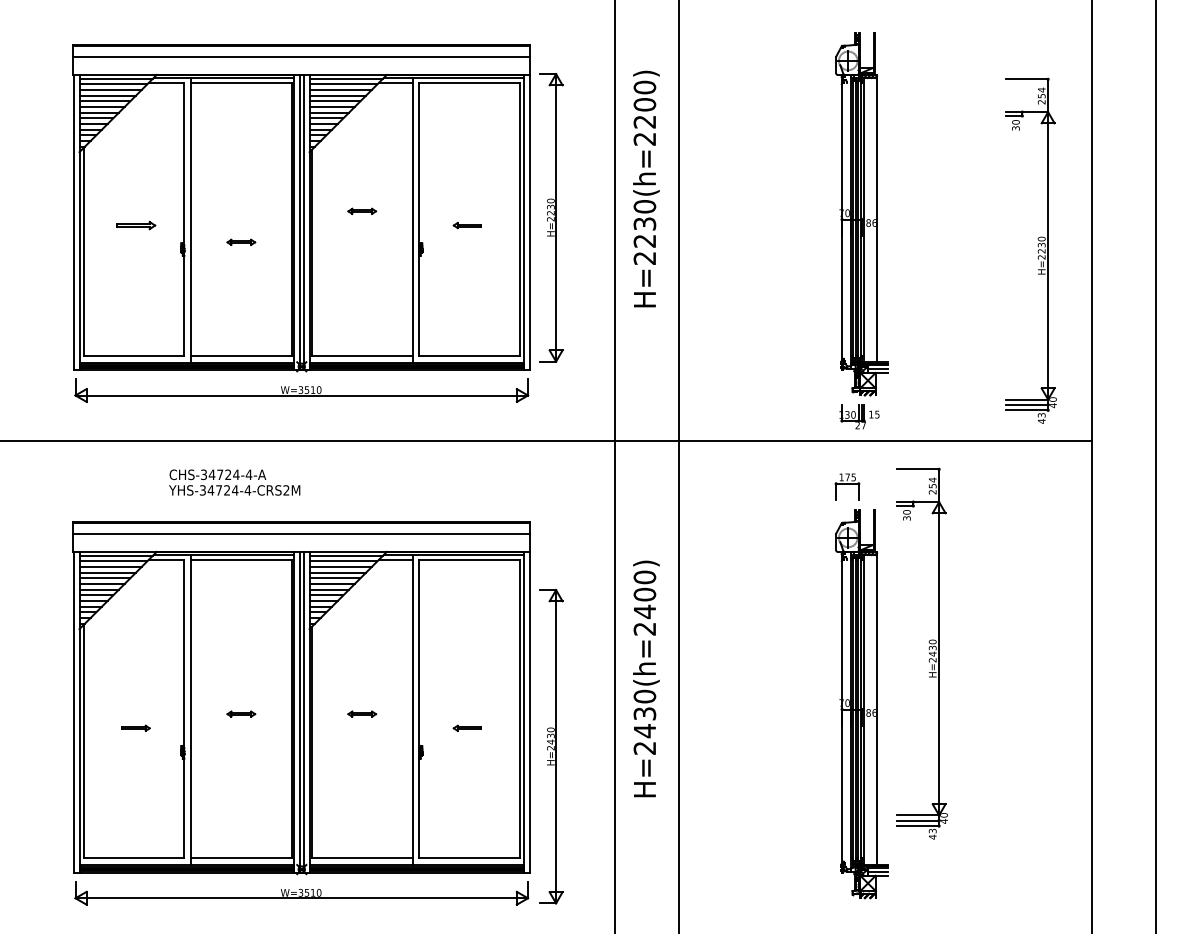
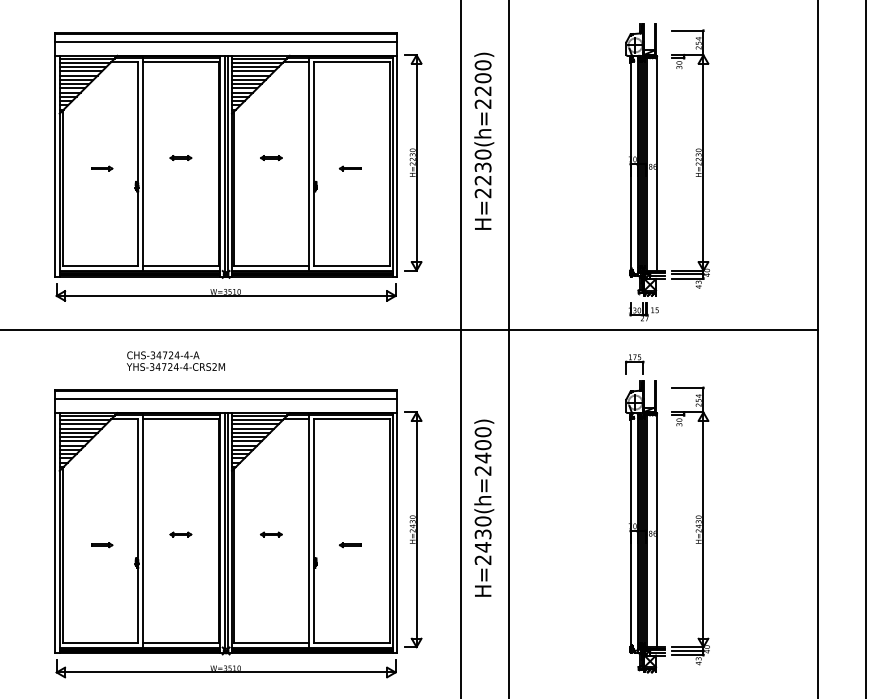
part: (135, 225) -> (101, 168), size x0.71
part: (241, 241) -> (181, 157), moved
part: (1037, 251) -> (695, 159), moved
part: (929, 653) -> (696, 525), moved
part: (551, 746) -> (413, 529), moved

